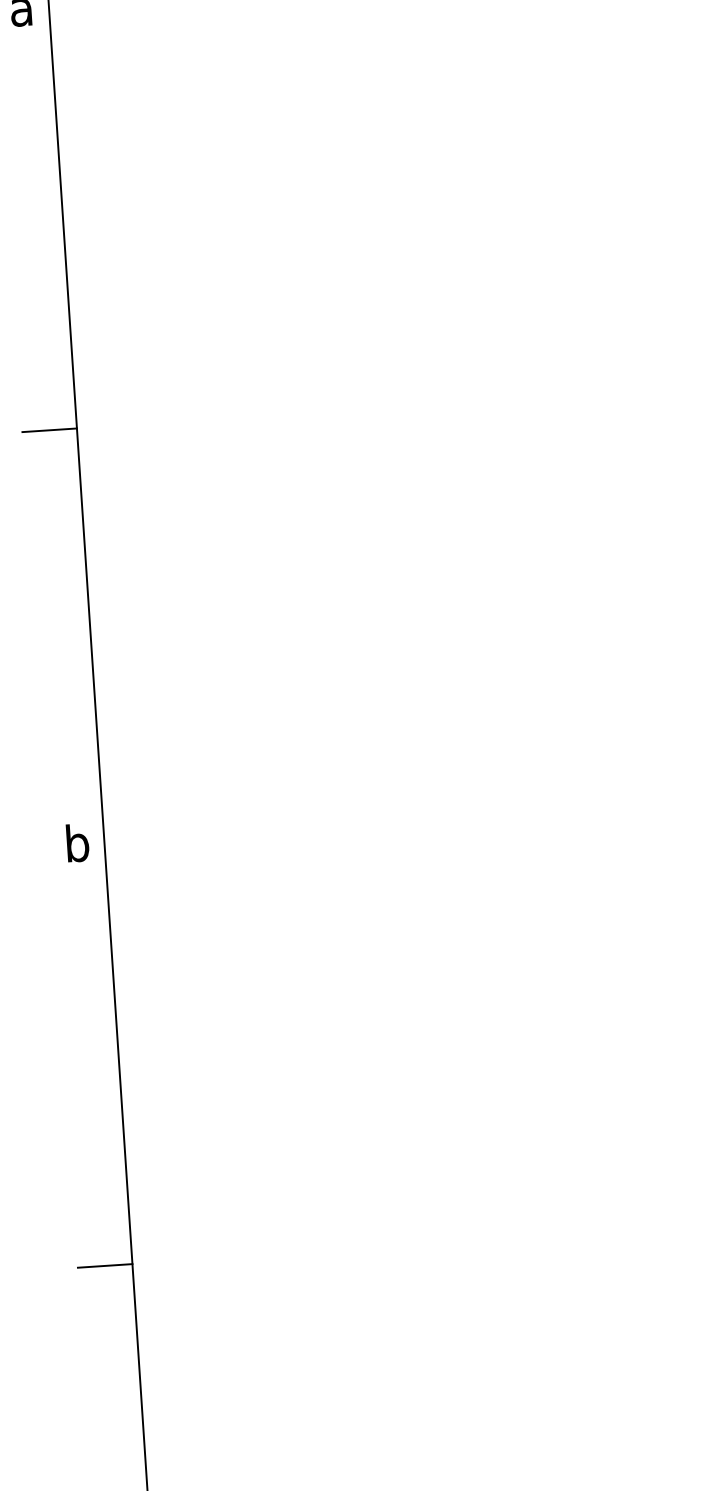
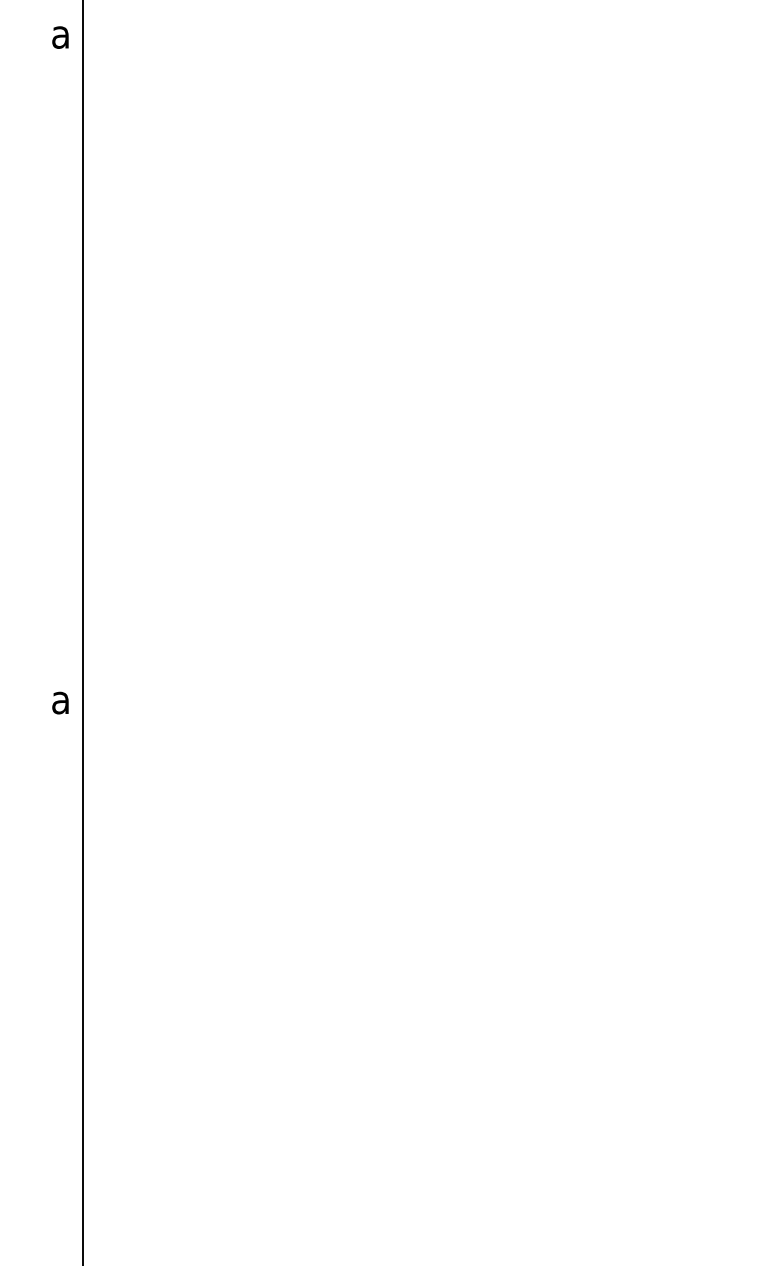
line: (49, 430) -> (60, 370), removed
text: (77, 842) -> (61, 698), b -> a
line: (104, 1265) -> (60, 1035), removed

